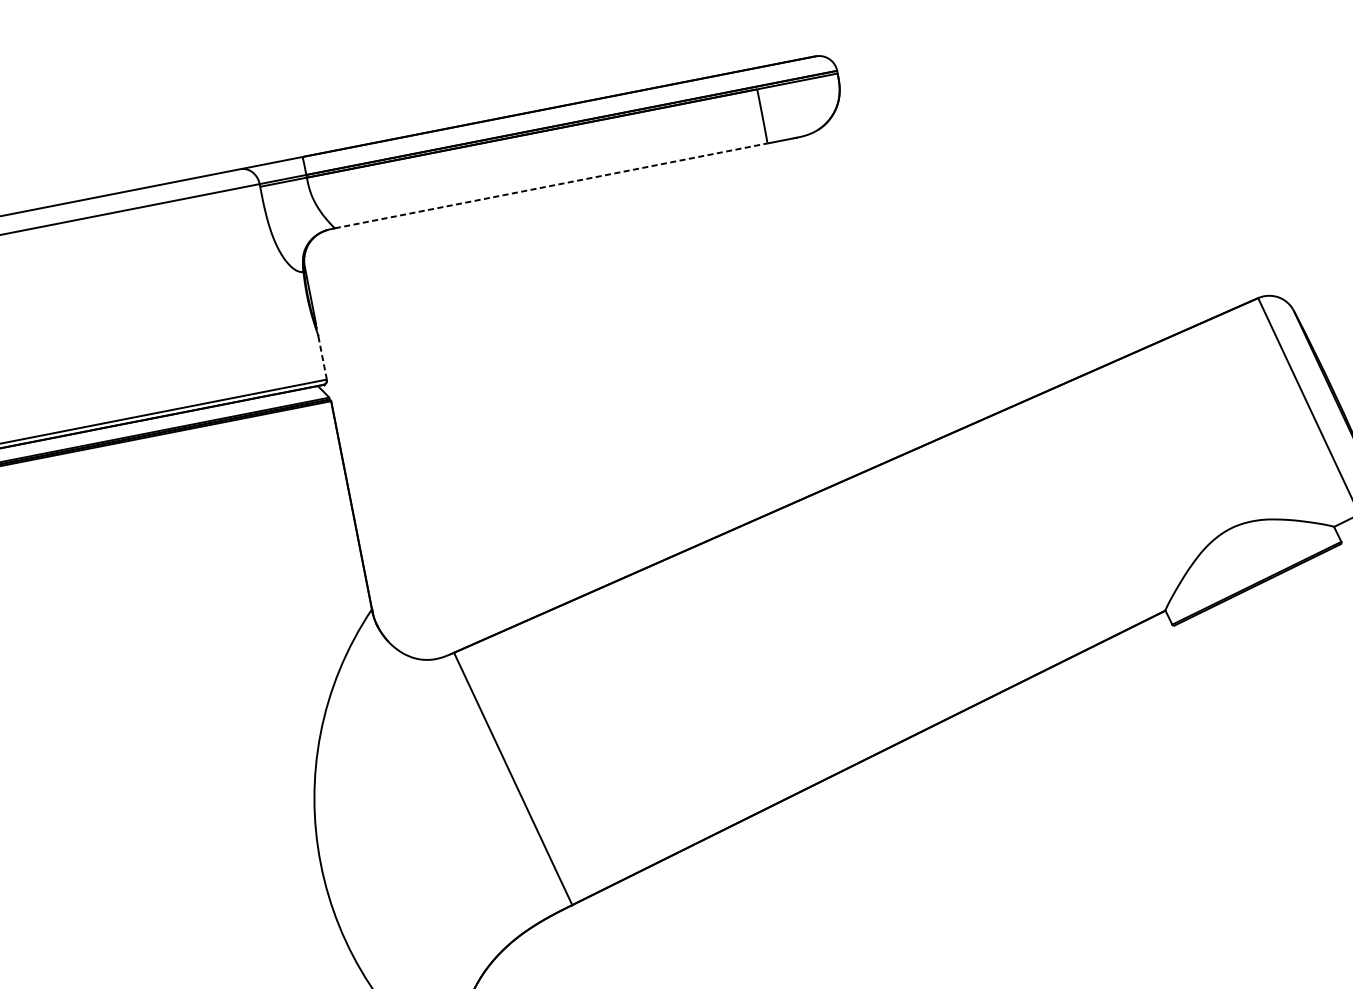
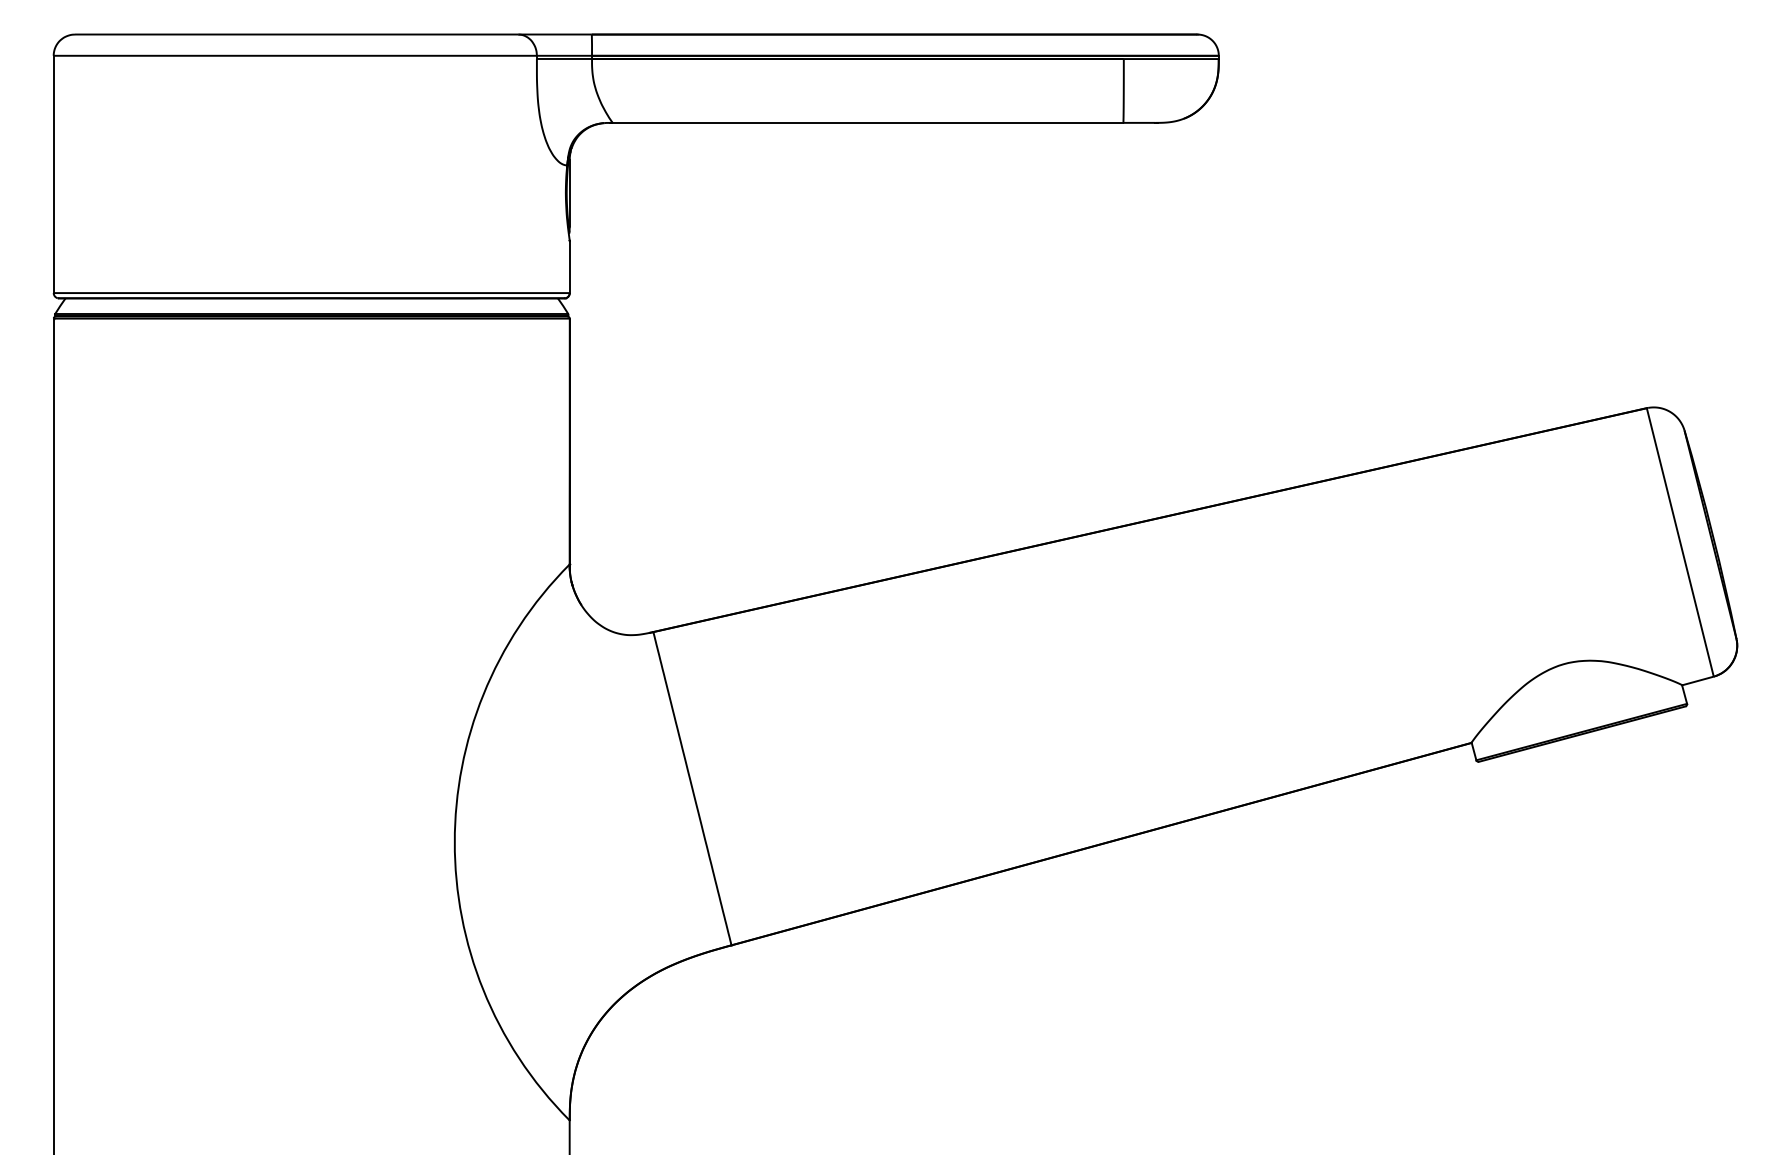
line: (551, 185) -> (868, 122), dashed -> solid
line: (322, 357) -> (569, 266), dashed -> solid

